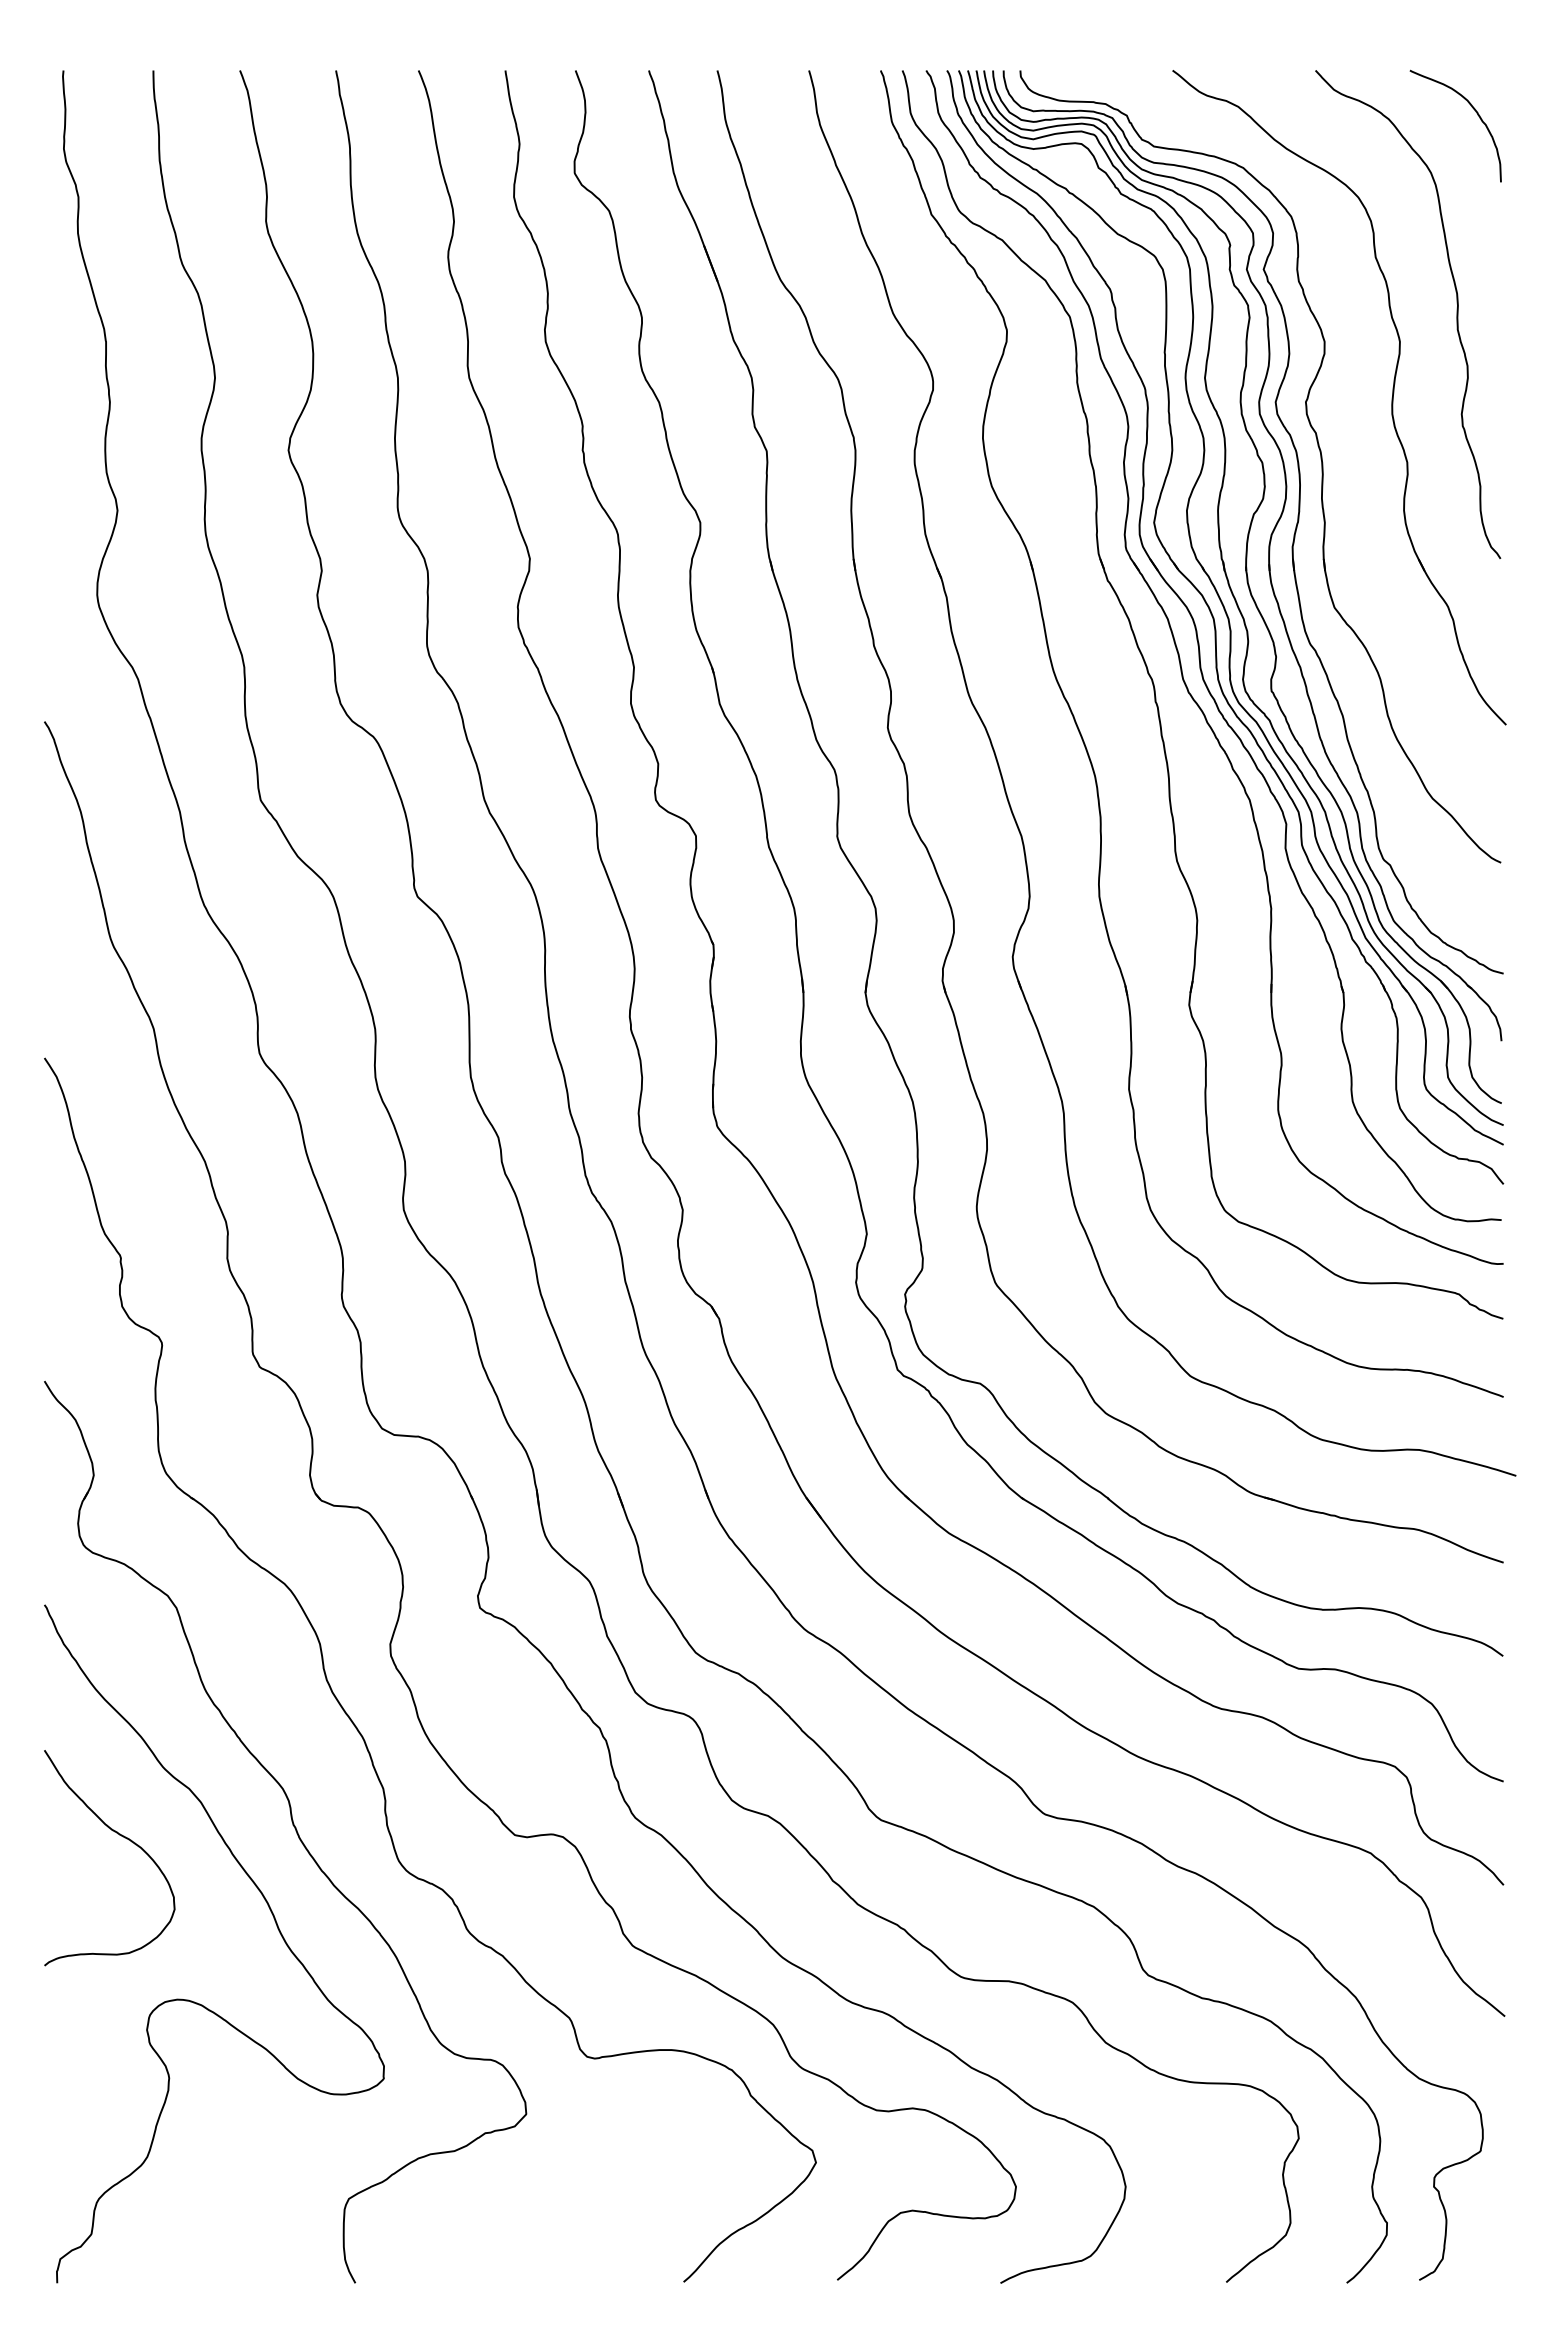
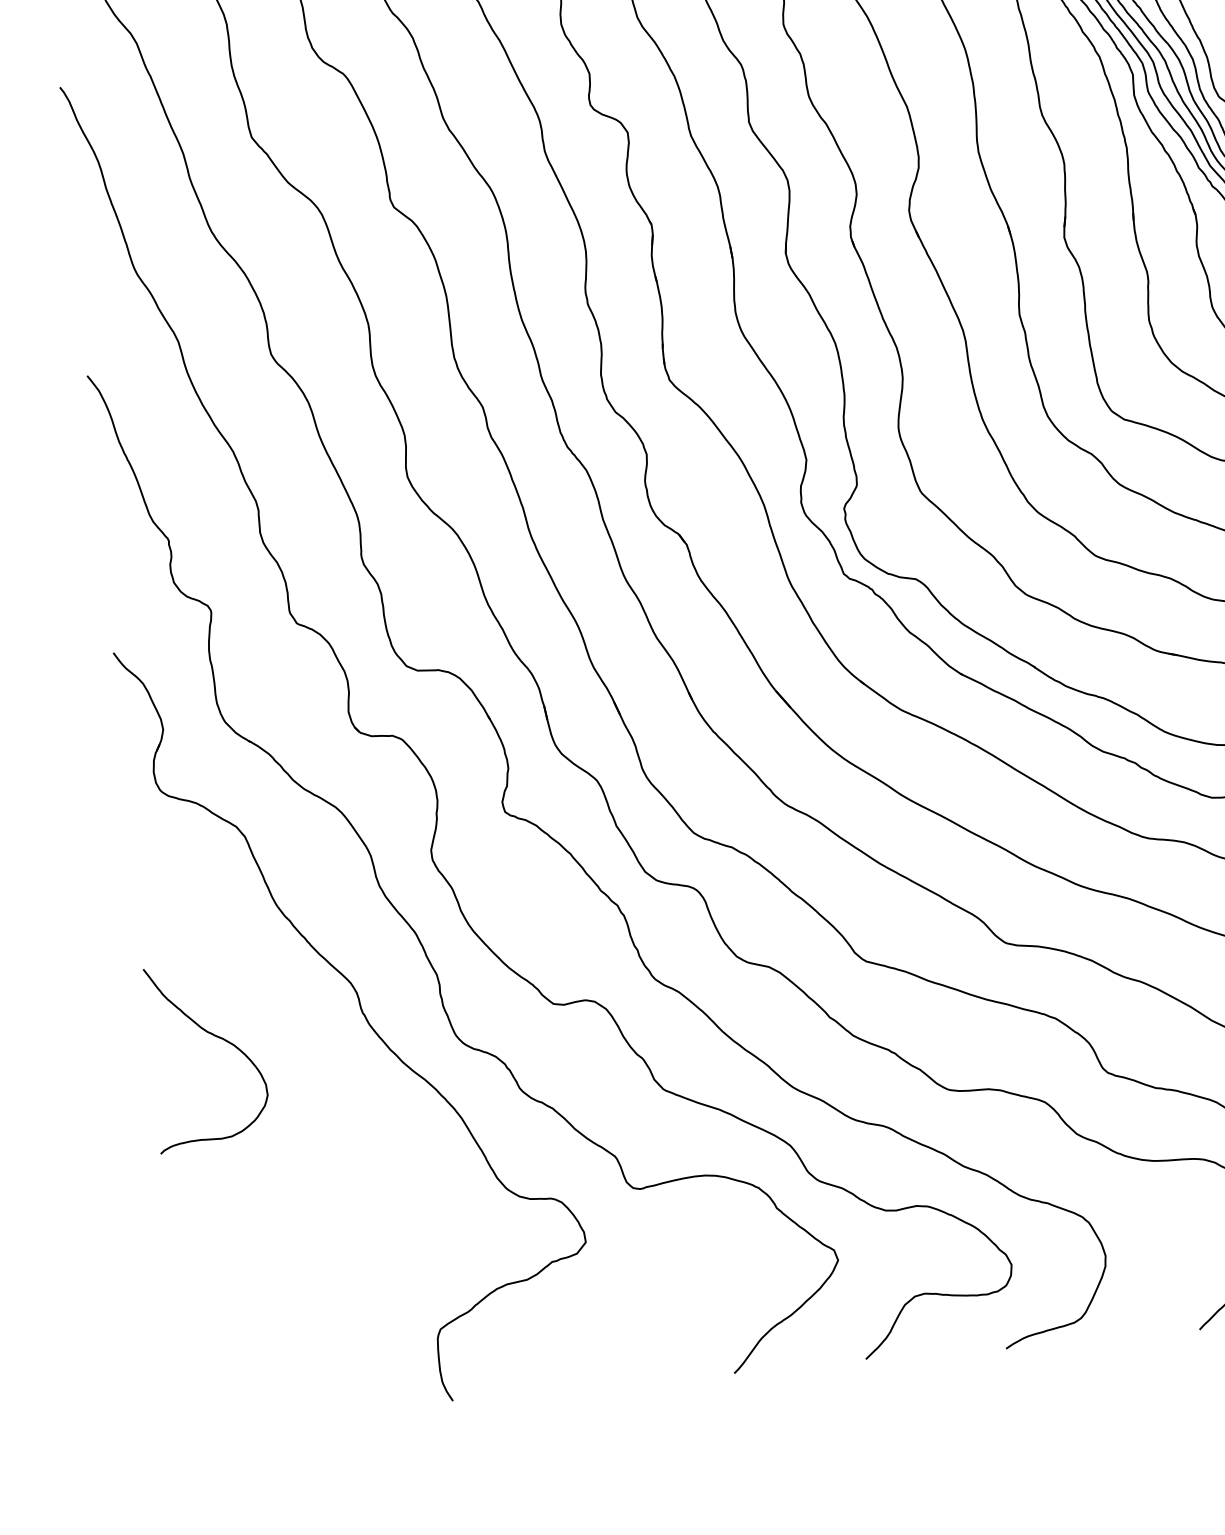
curve: (194, 2001) -> (292, 1172), removed

